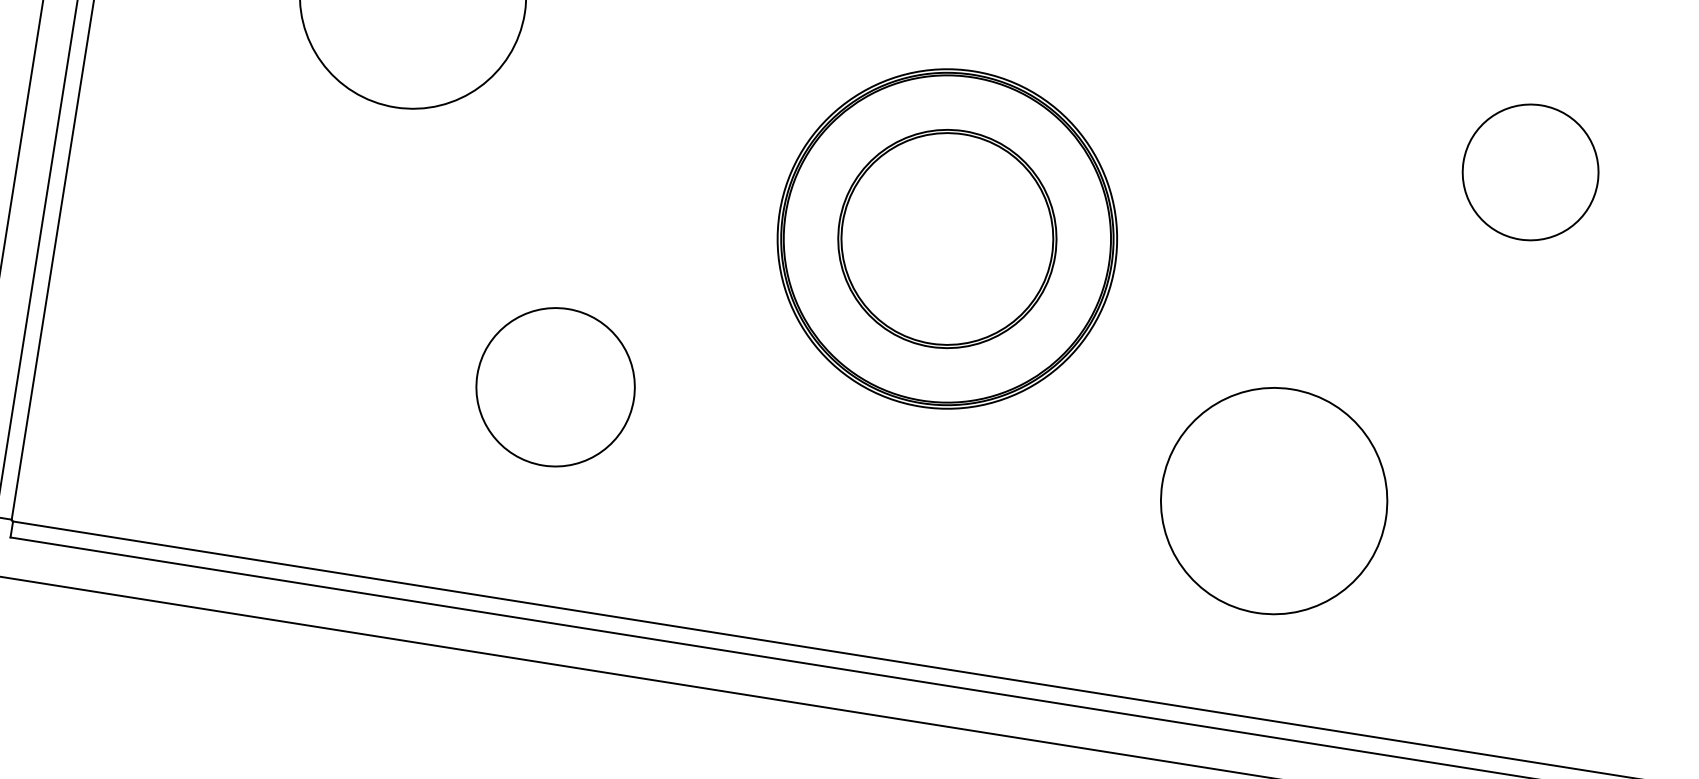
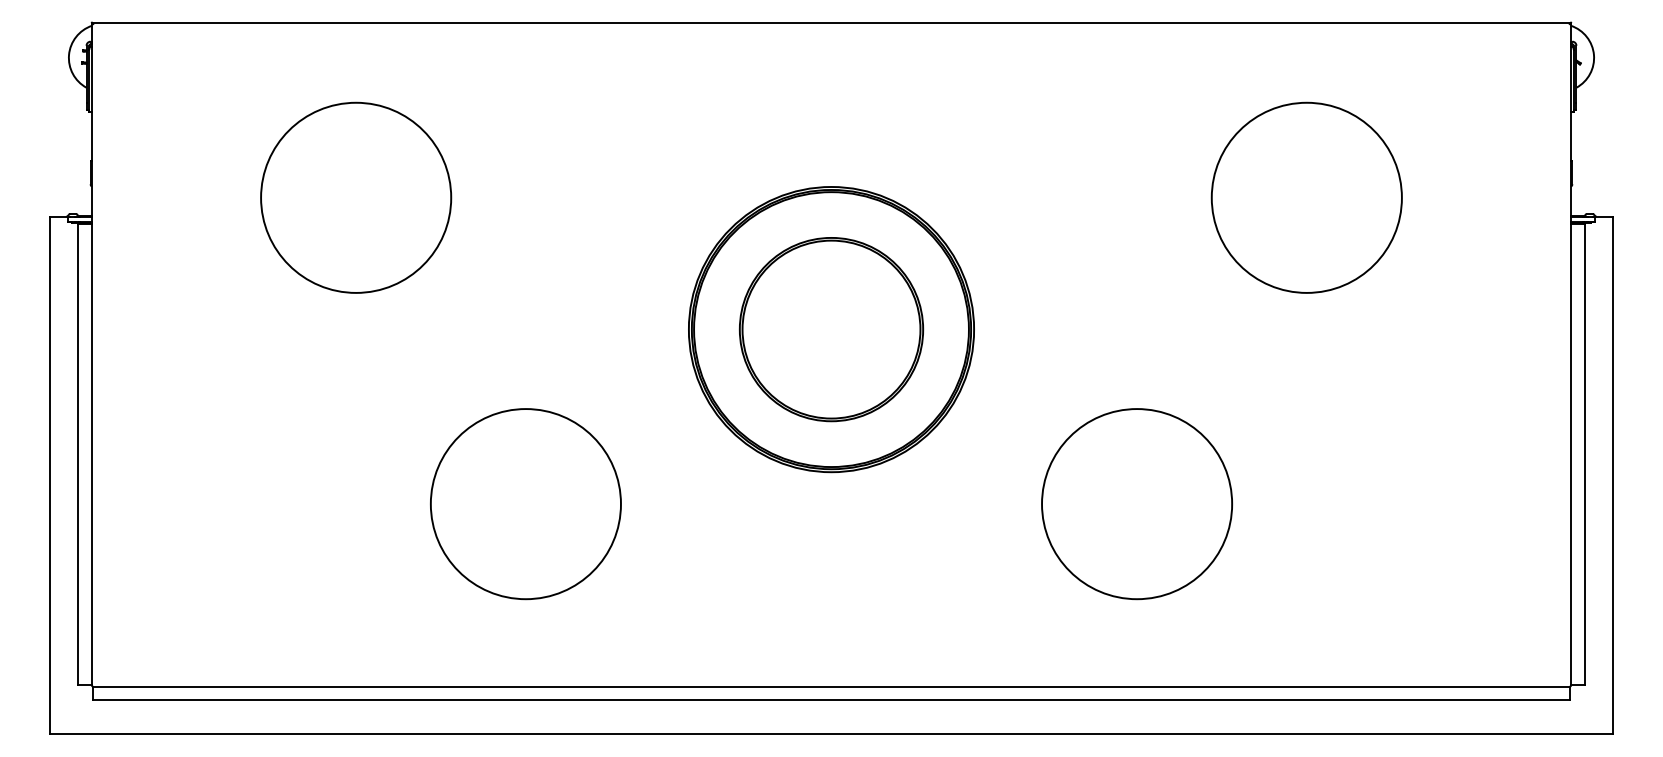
circle: (1530, 172) -> (1306, 197), size x1.67
circle: (555, 387) -> (525, 504), size x1.43

